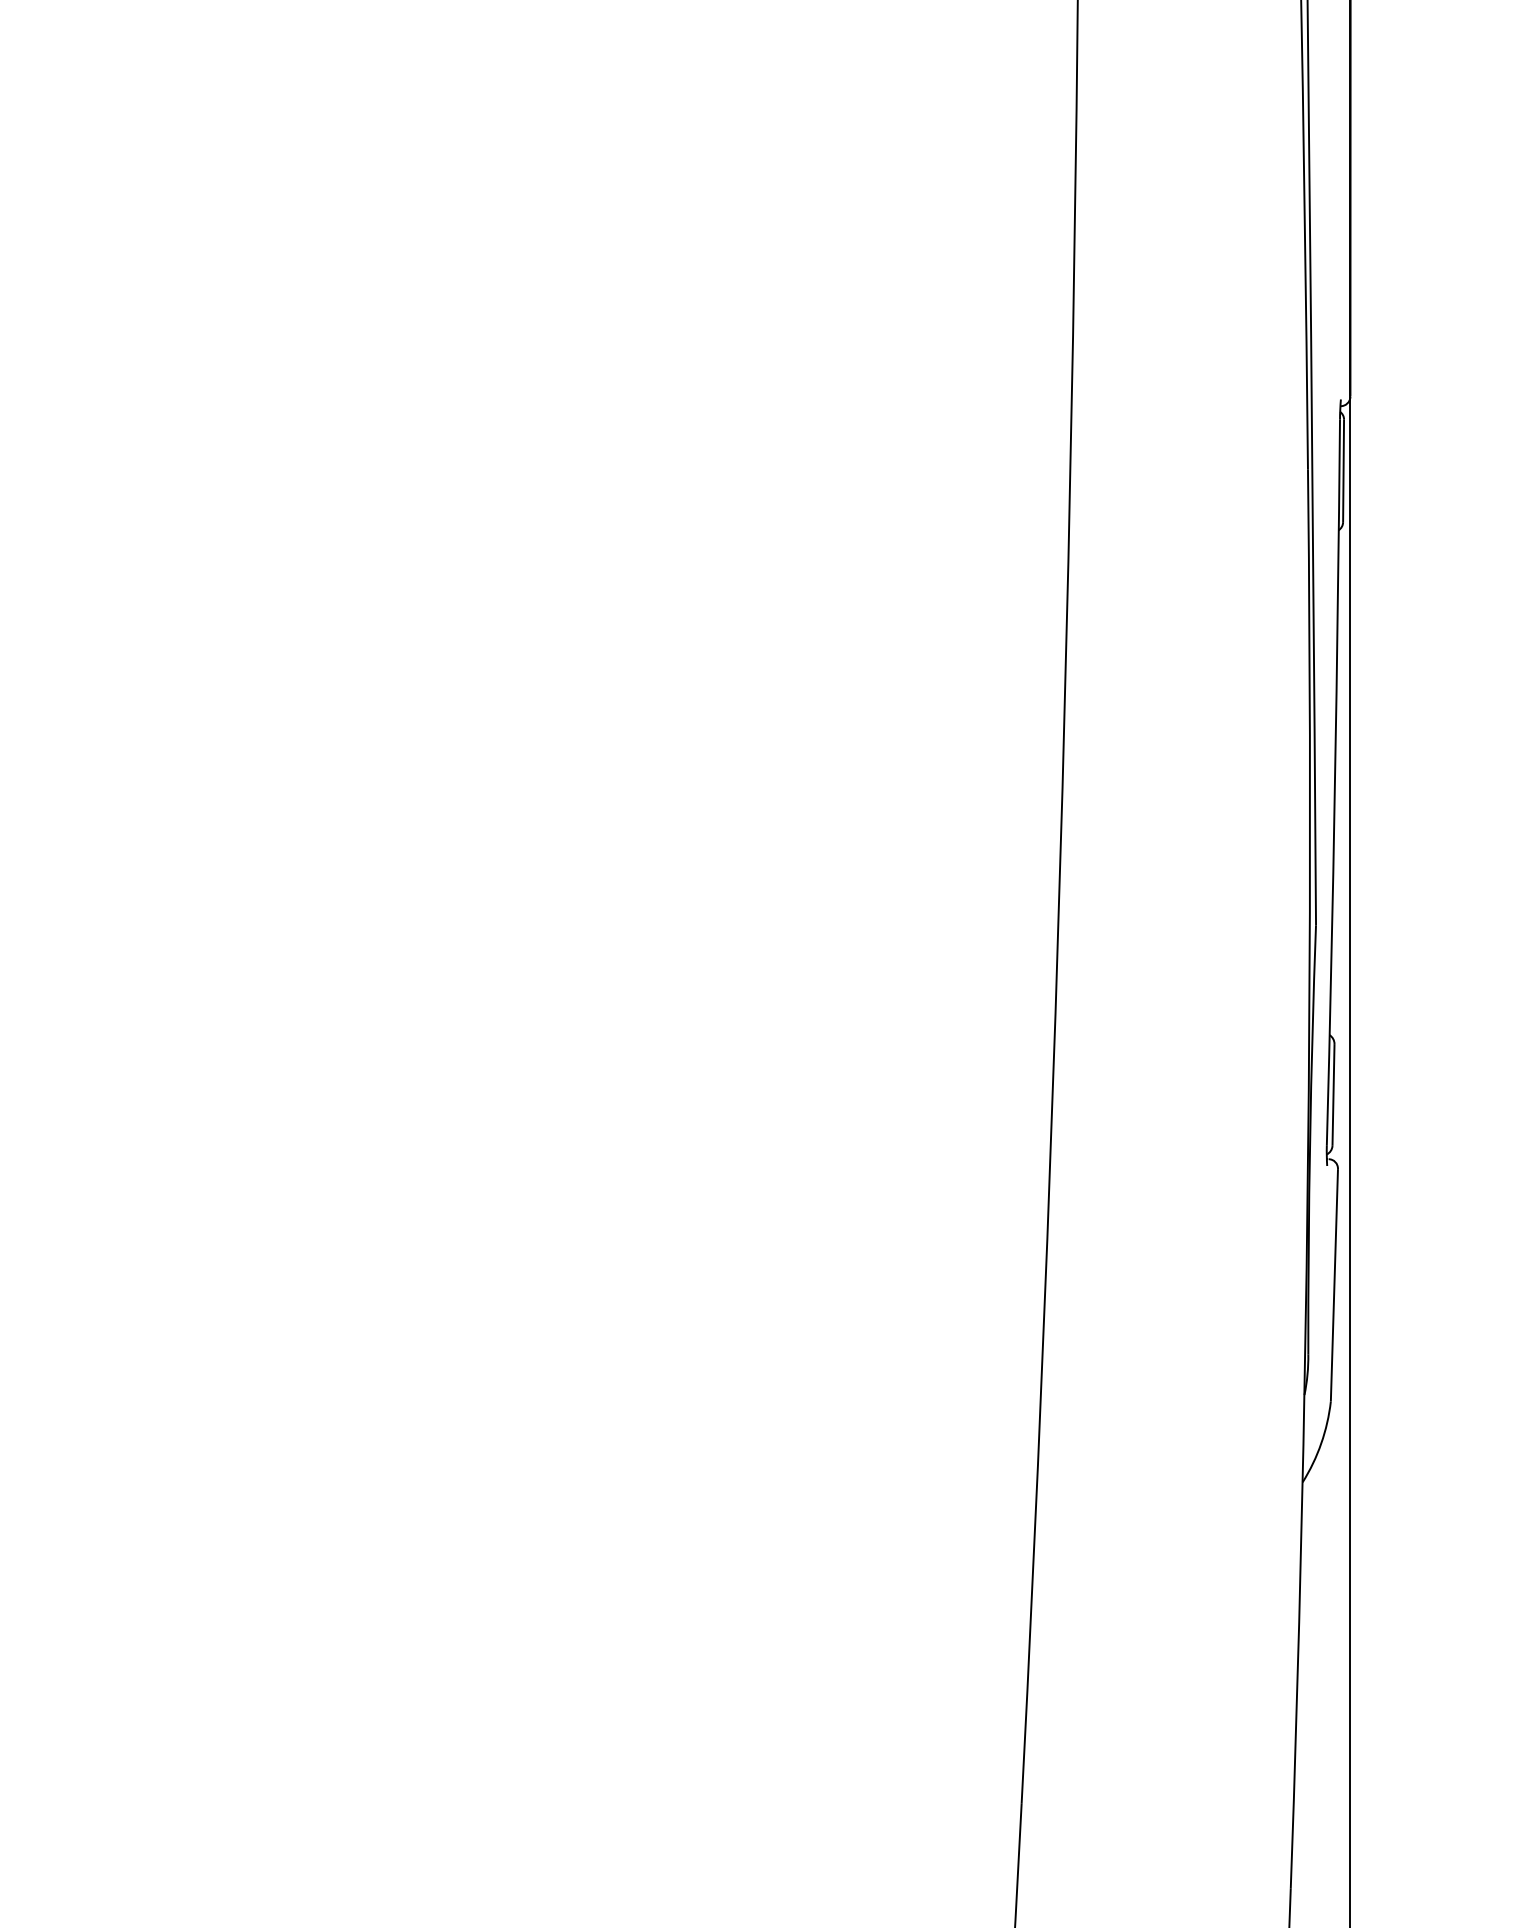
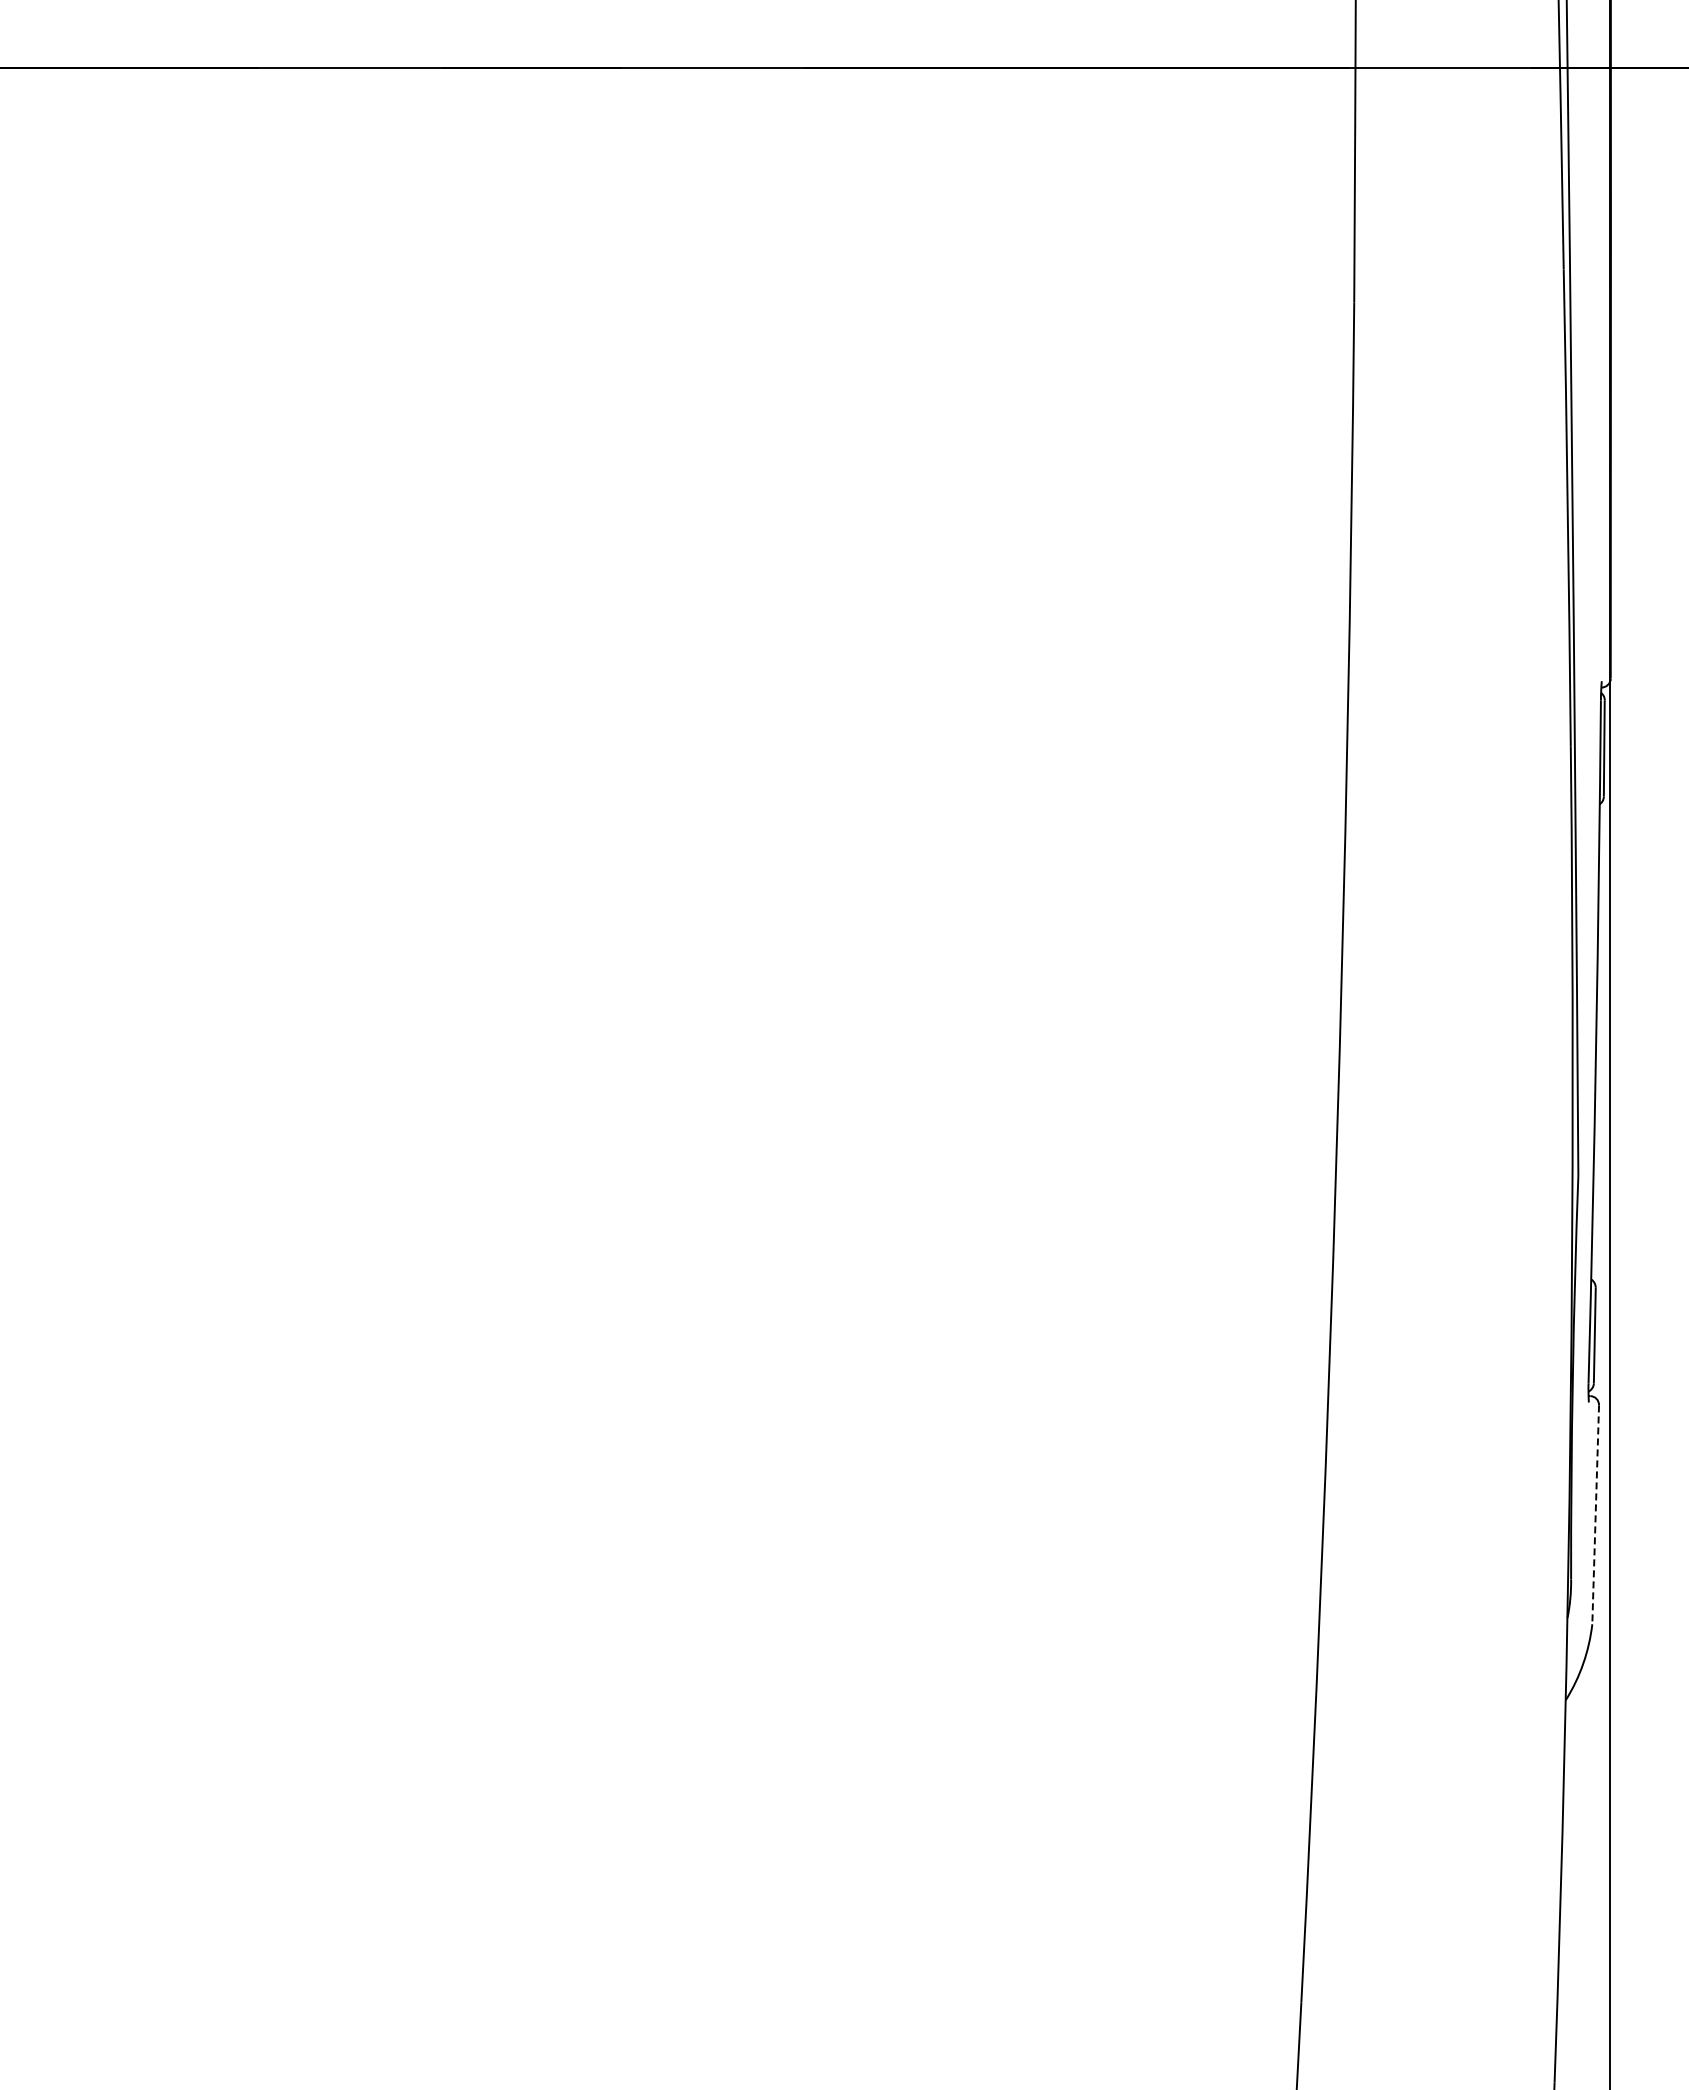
line: (1334, 1286) -> (1595, 1515), solid -> dashed

